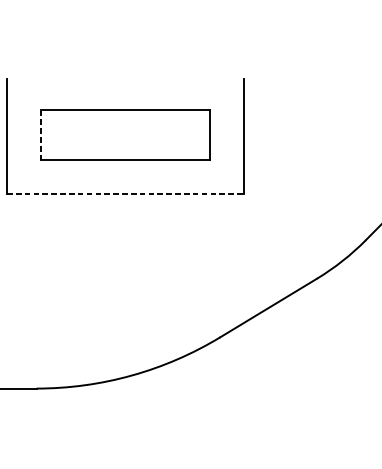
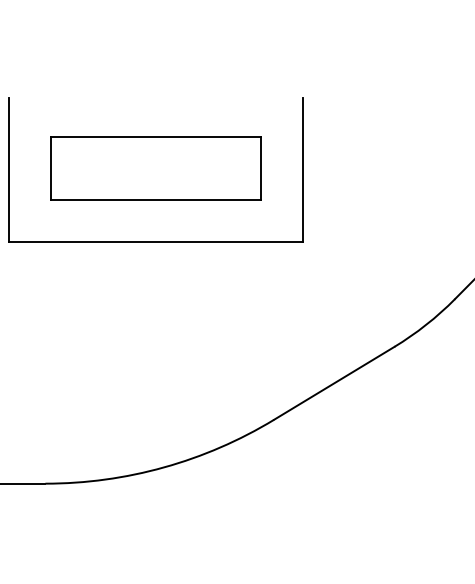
line: (40, 135) -> (50, 168), dashed -> solid
line: (125, 193) -> (156, 241), dashed -> solid

